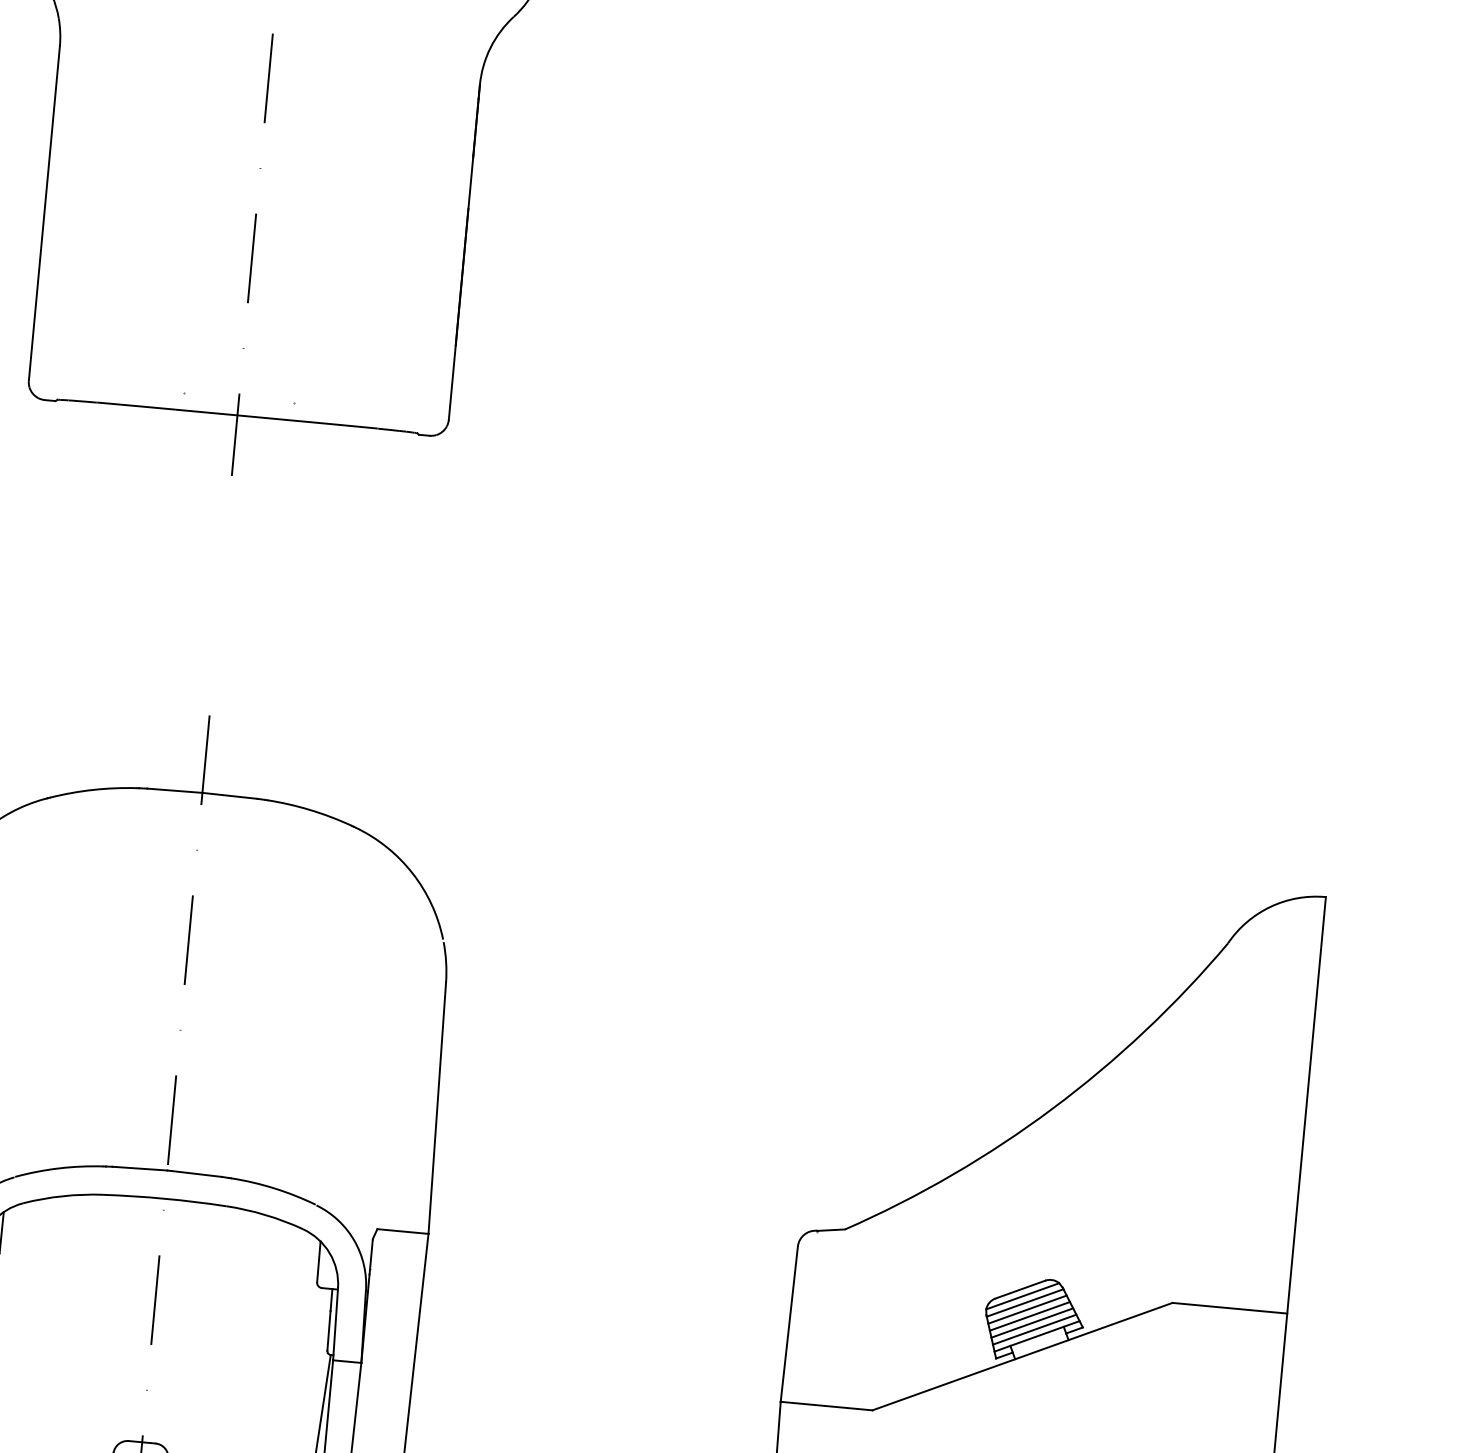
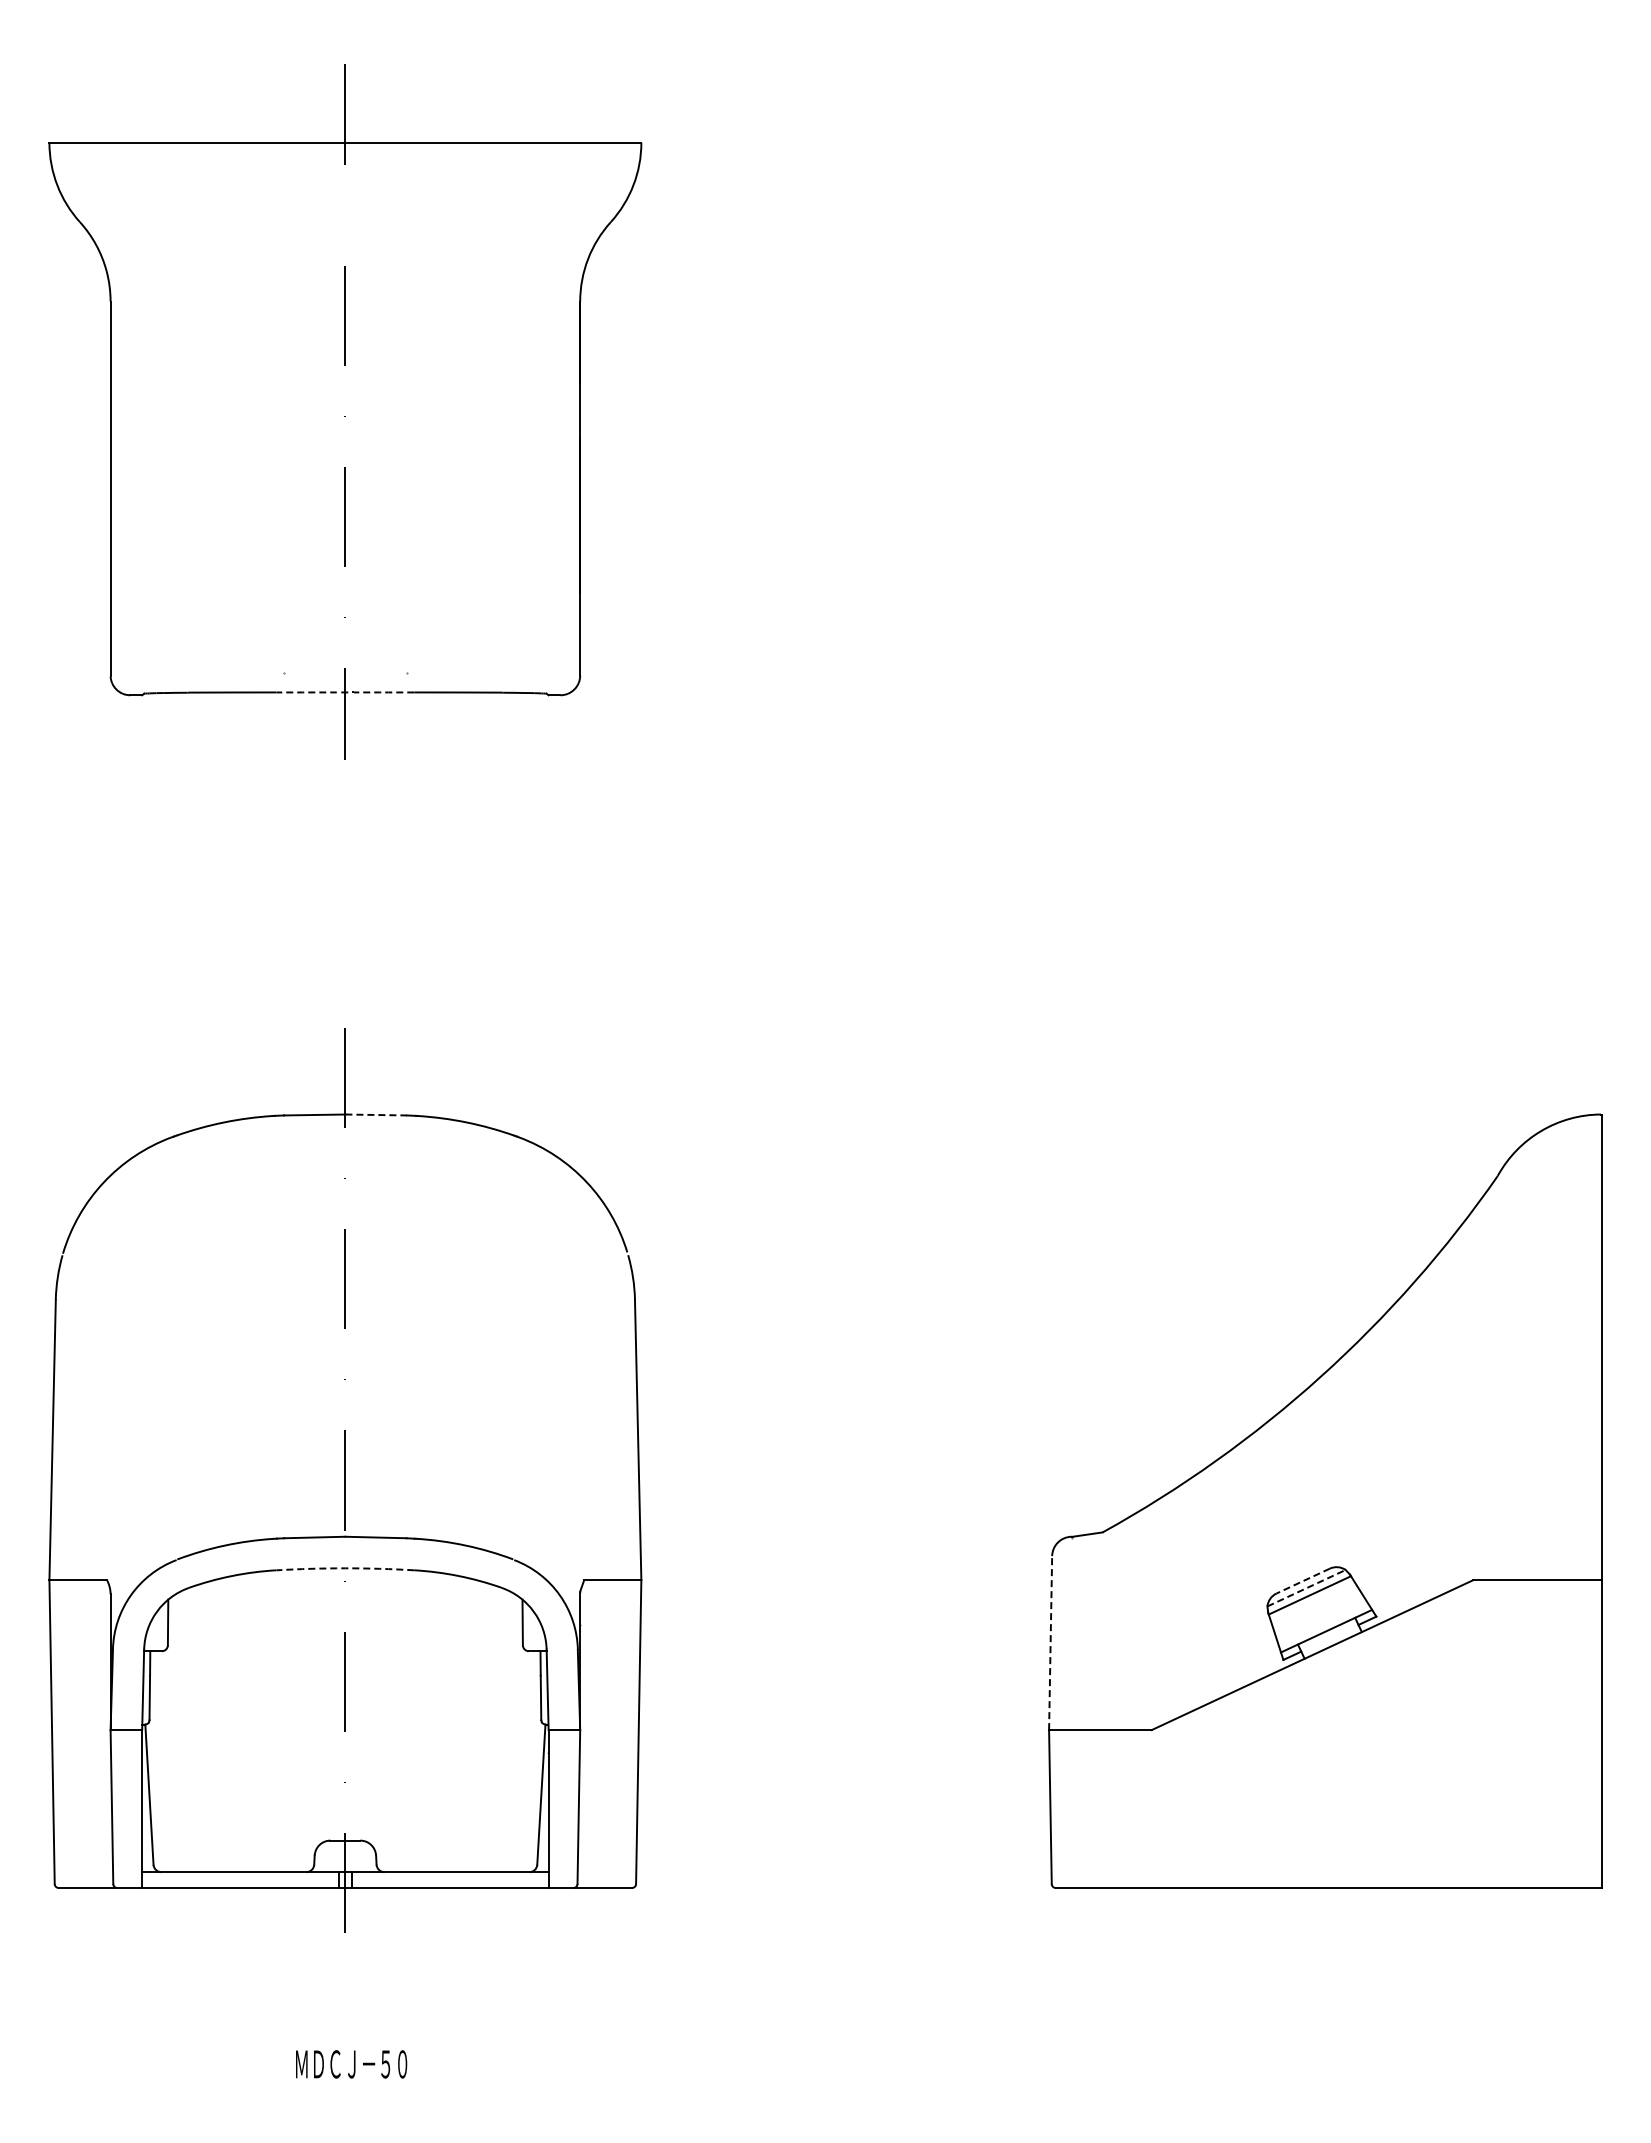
arc: (237, 415) -> (345, 692), solid -> dashed
line: (230, 795) -> (376, 1114), solid -> dashed
arc: (164, 1198) -> (345, 1568), solid -> dashed
line: (1019, 1289) -> (1302, 1581), solid -> dashed
line: (1023, 1296) -> (1307, 1588), solid -> dashed
line: (1027, 1309) -> (1313, 1602), removed
line: (1029, 1316) -> (1316, 1609), removed
line: (1031, 1322) -> (1319, 1616), removed
line: (789, 1324) -> (1050, 1643), solid -> dashed
line: (1034, 1329) -> (1322, 1623), removed

